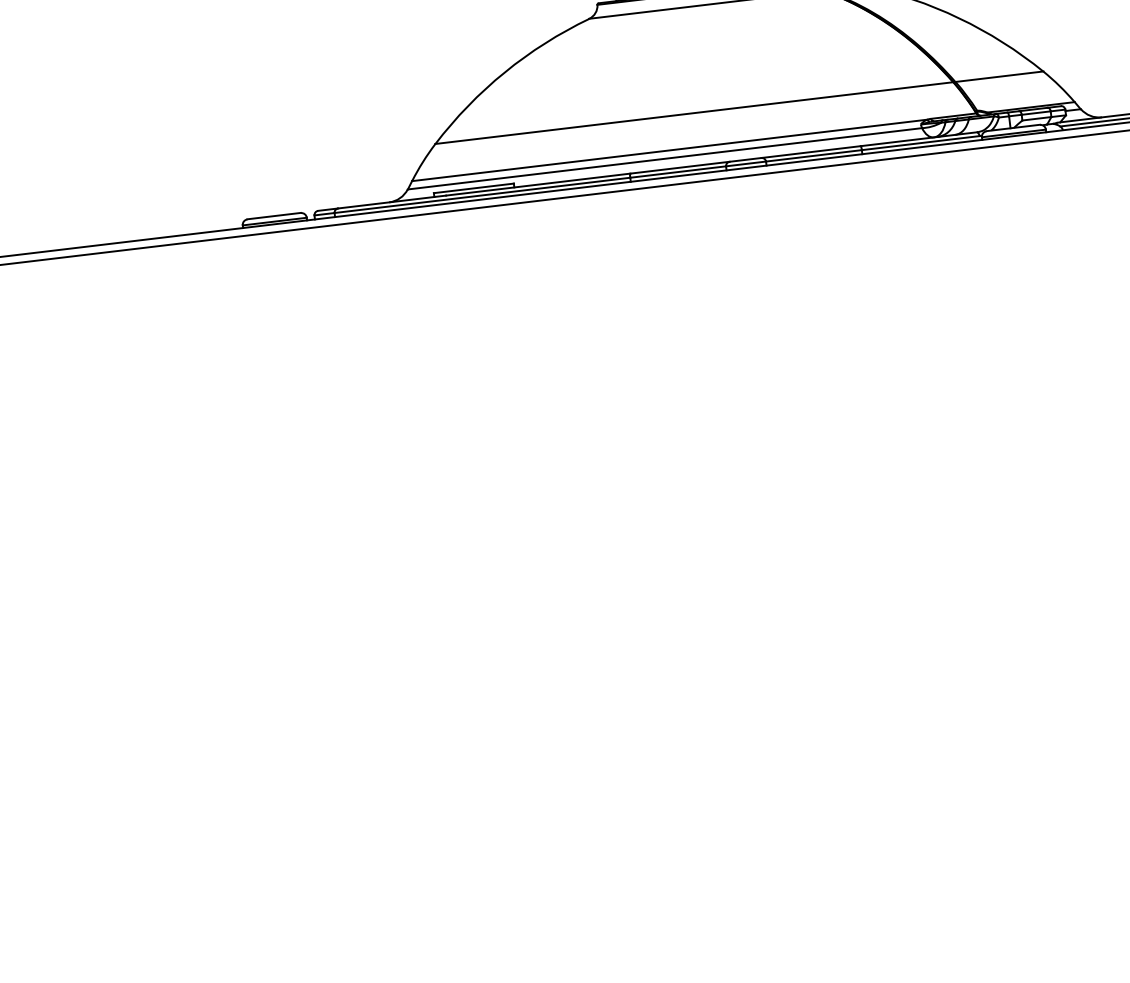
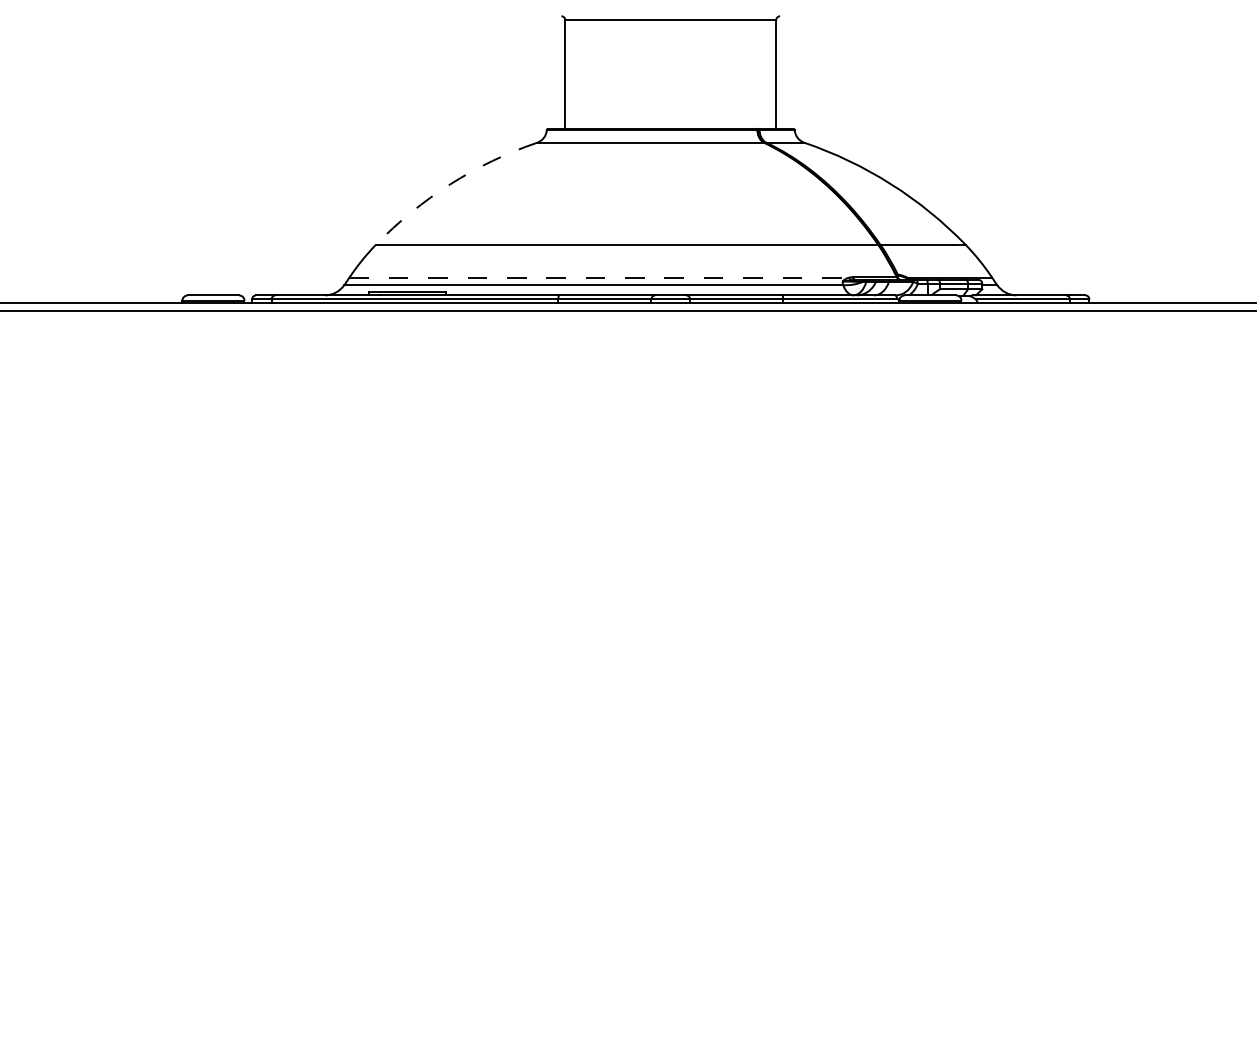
arc: (504, 72) -> (450, 184), solid -> dashed
line: (669, 150) -> (599, 277), solid -> dashed

